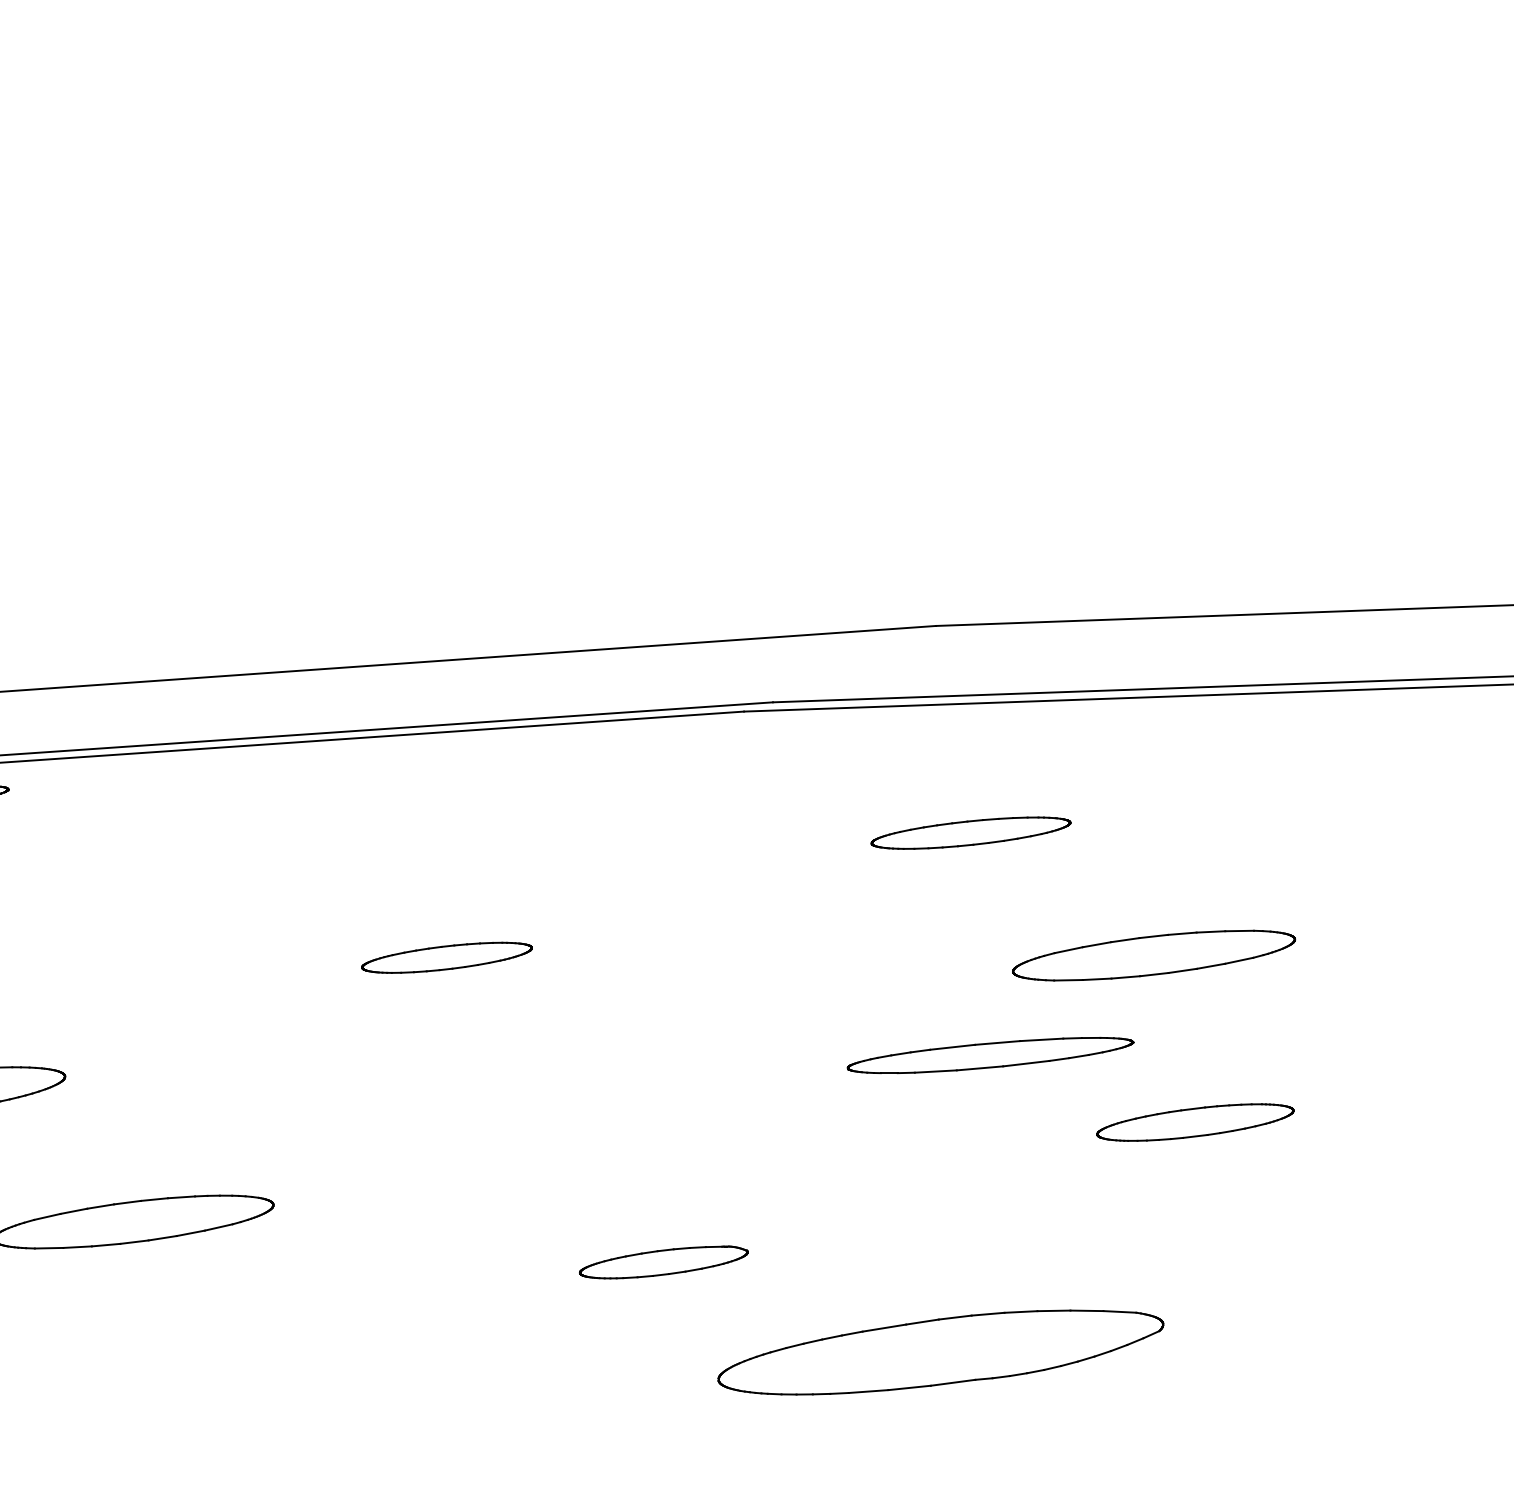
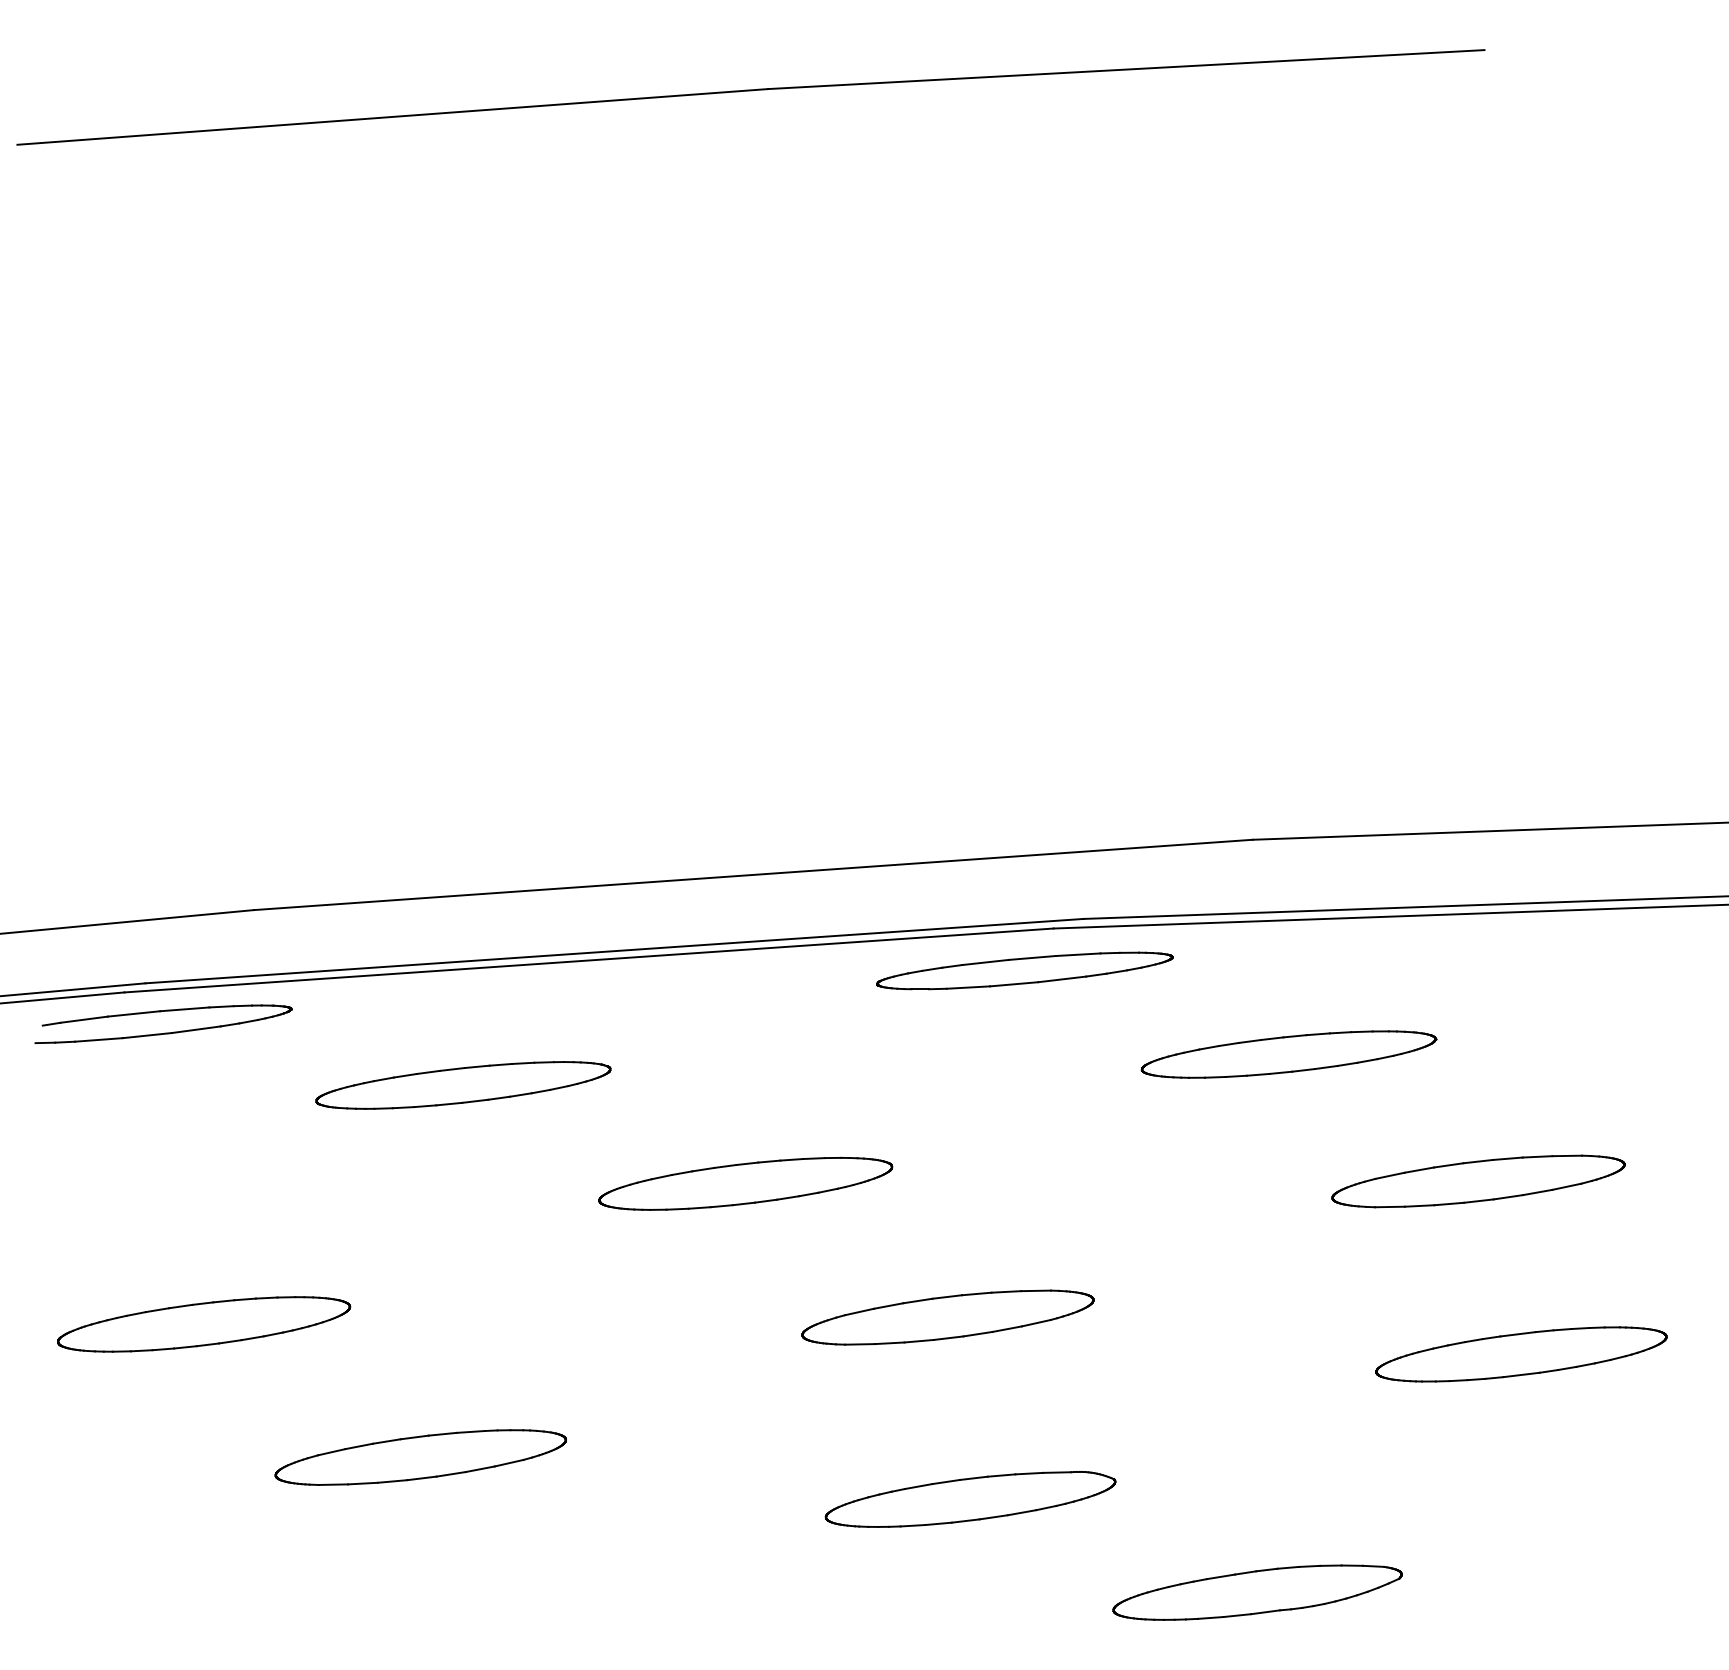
part: (970, 833) -> (1288, 1054), size x1.43
part: (174, 863) -> (463, 1085), added
part: (446, 957) -> (745, 1183), size x1.67
part: (989, 1055) -> (1024, 970), moved
part: (641, 1086) -> (947, 1317), added
part: (1195, 1122) -> (1521, 1354), size x1.43
part: (663, 1262) -> (970, 1499), size x1.67
part: (940, 1352) -> (1257, 1592), size x0.62

